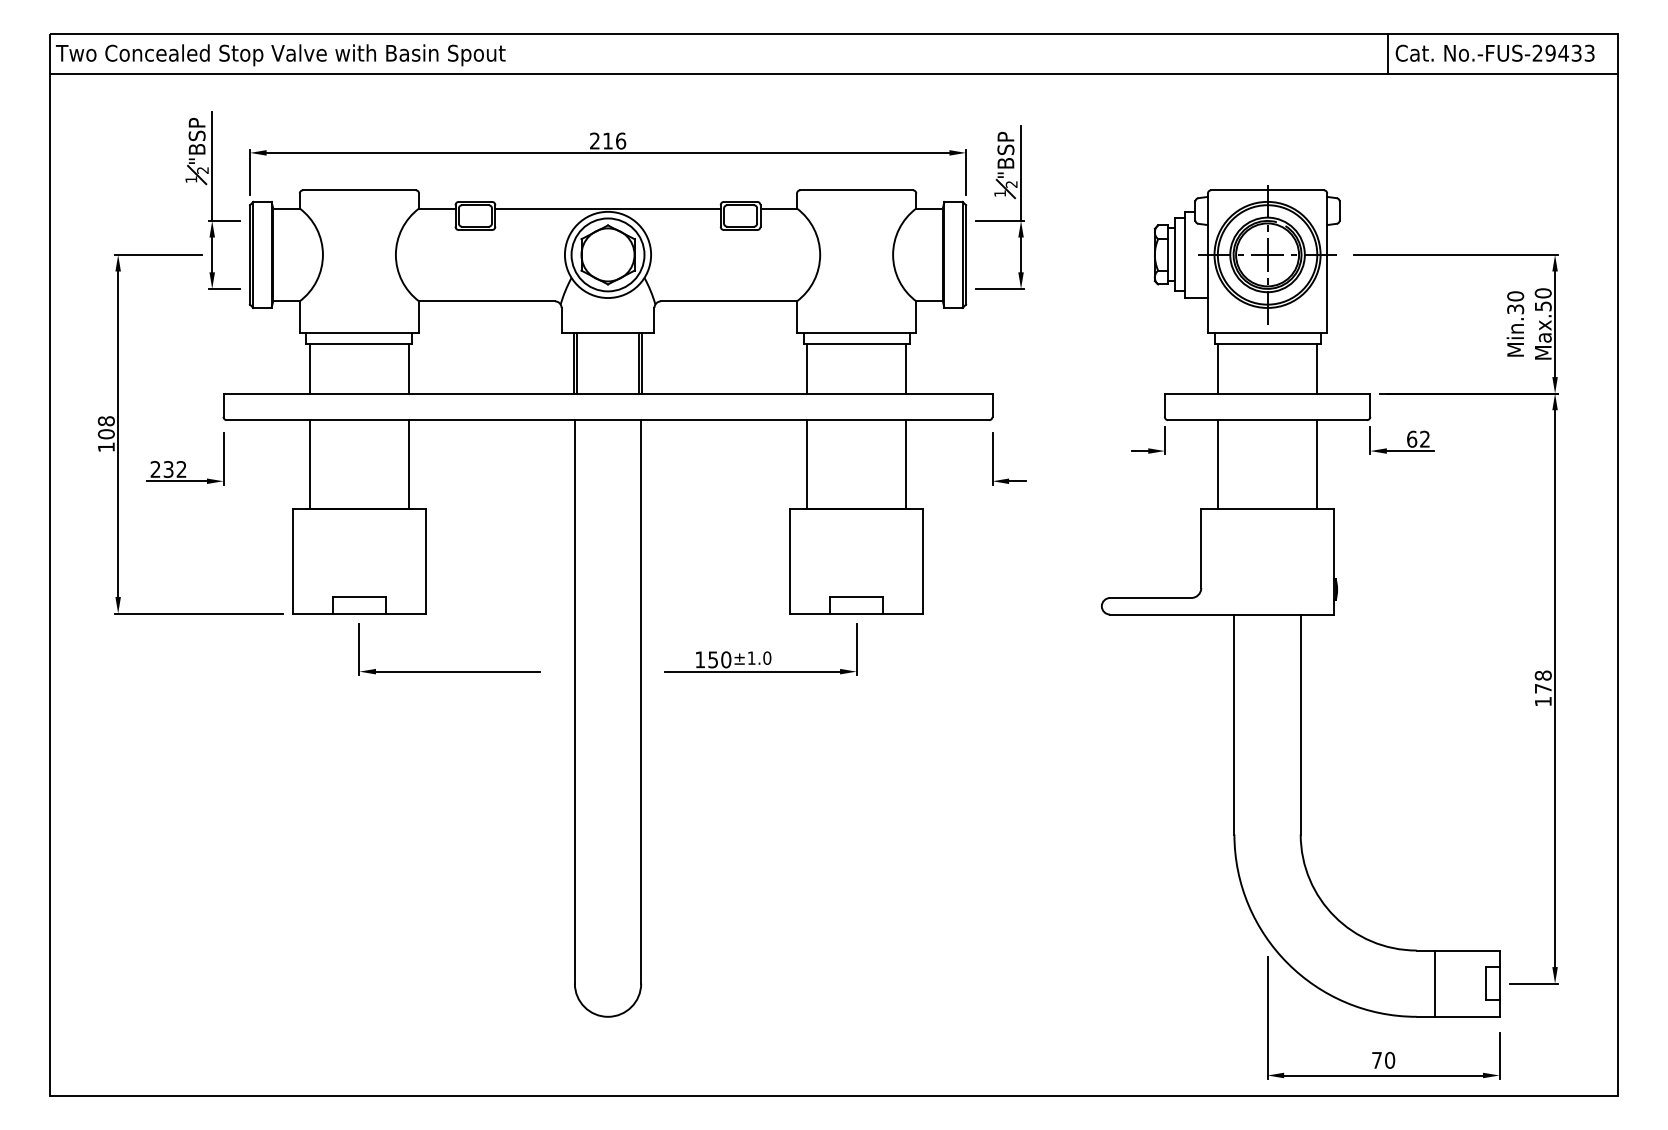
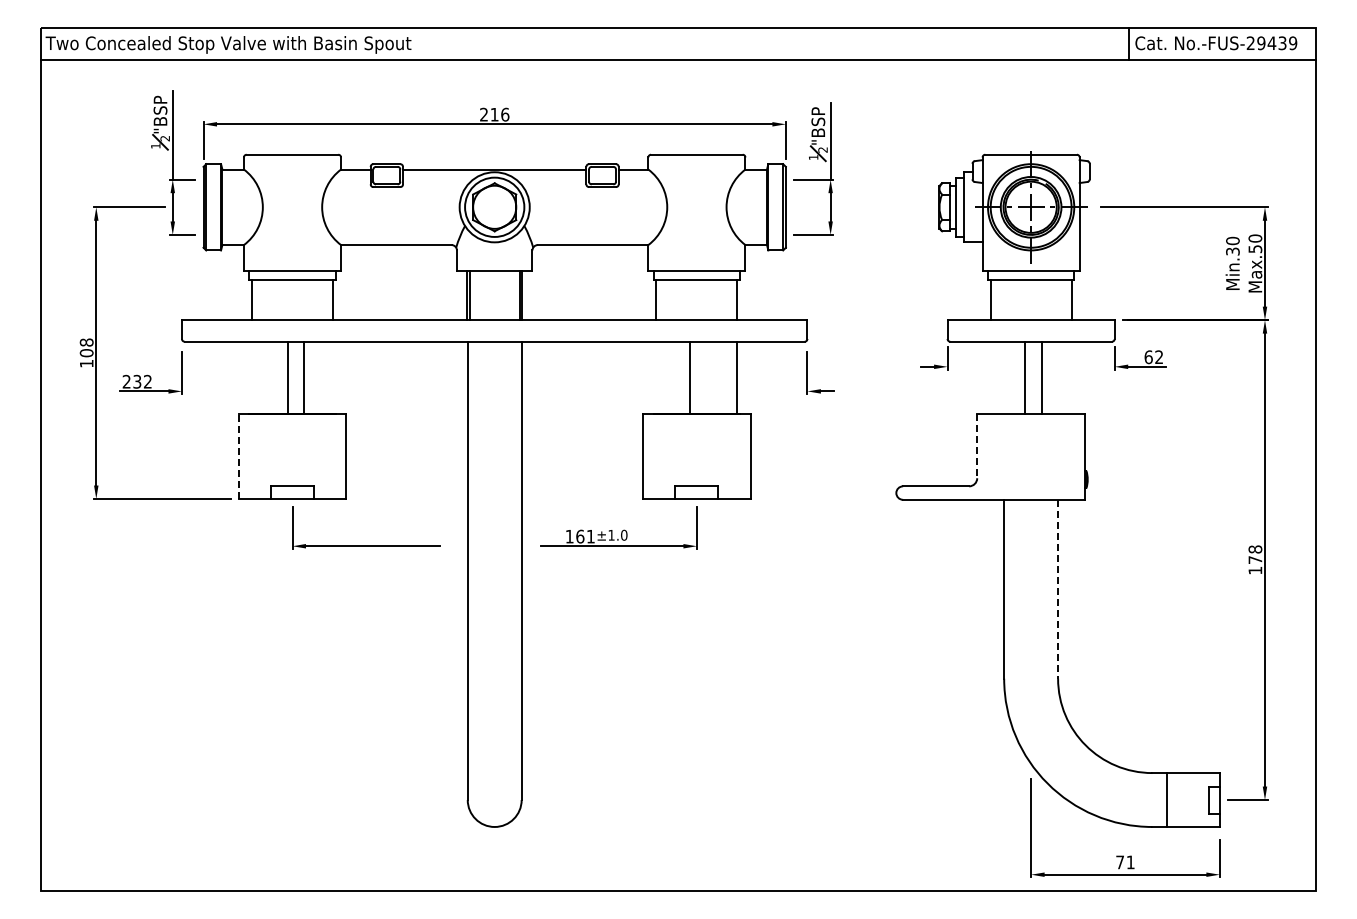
text: (1590, 52) -> (1293, 42), No.-FUS-29433 -> No.-FUS-29439
line: (310, 464) -> (288, 377), moved
line: (408, 464) -> (303, 377), moved
line: (806, 464) -> (690, 377), moved
line: (1217, 464) -> (1024, 377), moved
line: (1317, 464) -> (1041, 377), moved
line: (1201, 549) -> (977, 446), solid -> dashed
line: (293, 561) -> (238, 456), solid -> dashed
text: (719, 659) -> (585, 536), 150 -> 161
line: (1301, 724) -> (1058, 589), solid -> dashed
text: (1389, 1060) -> (1130, 862), 70 -> 71

